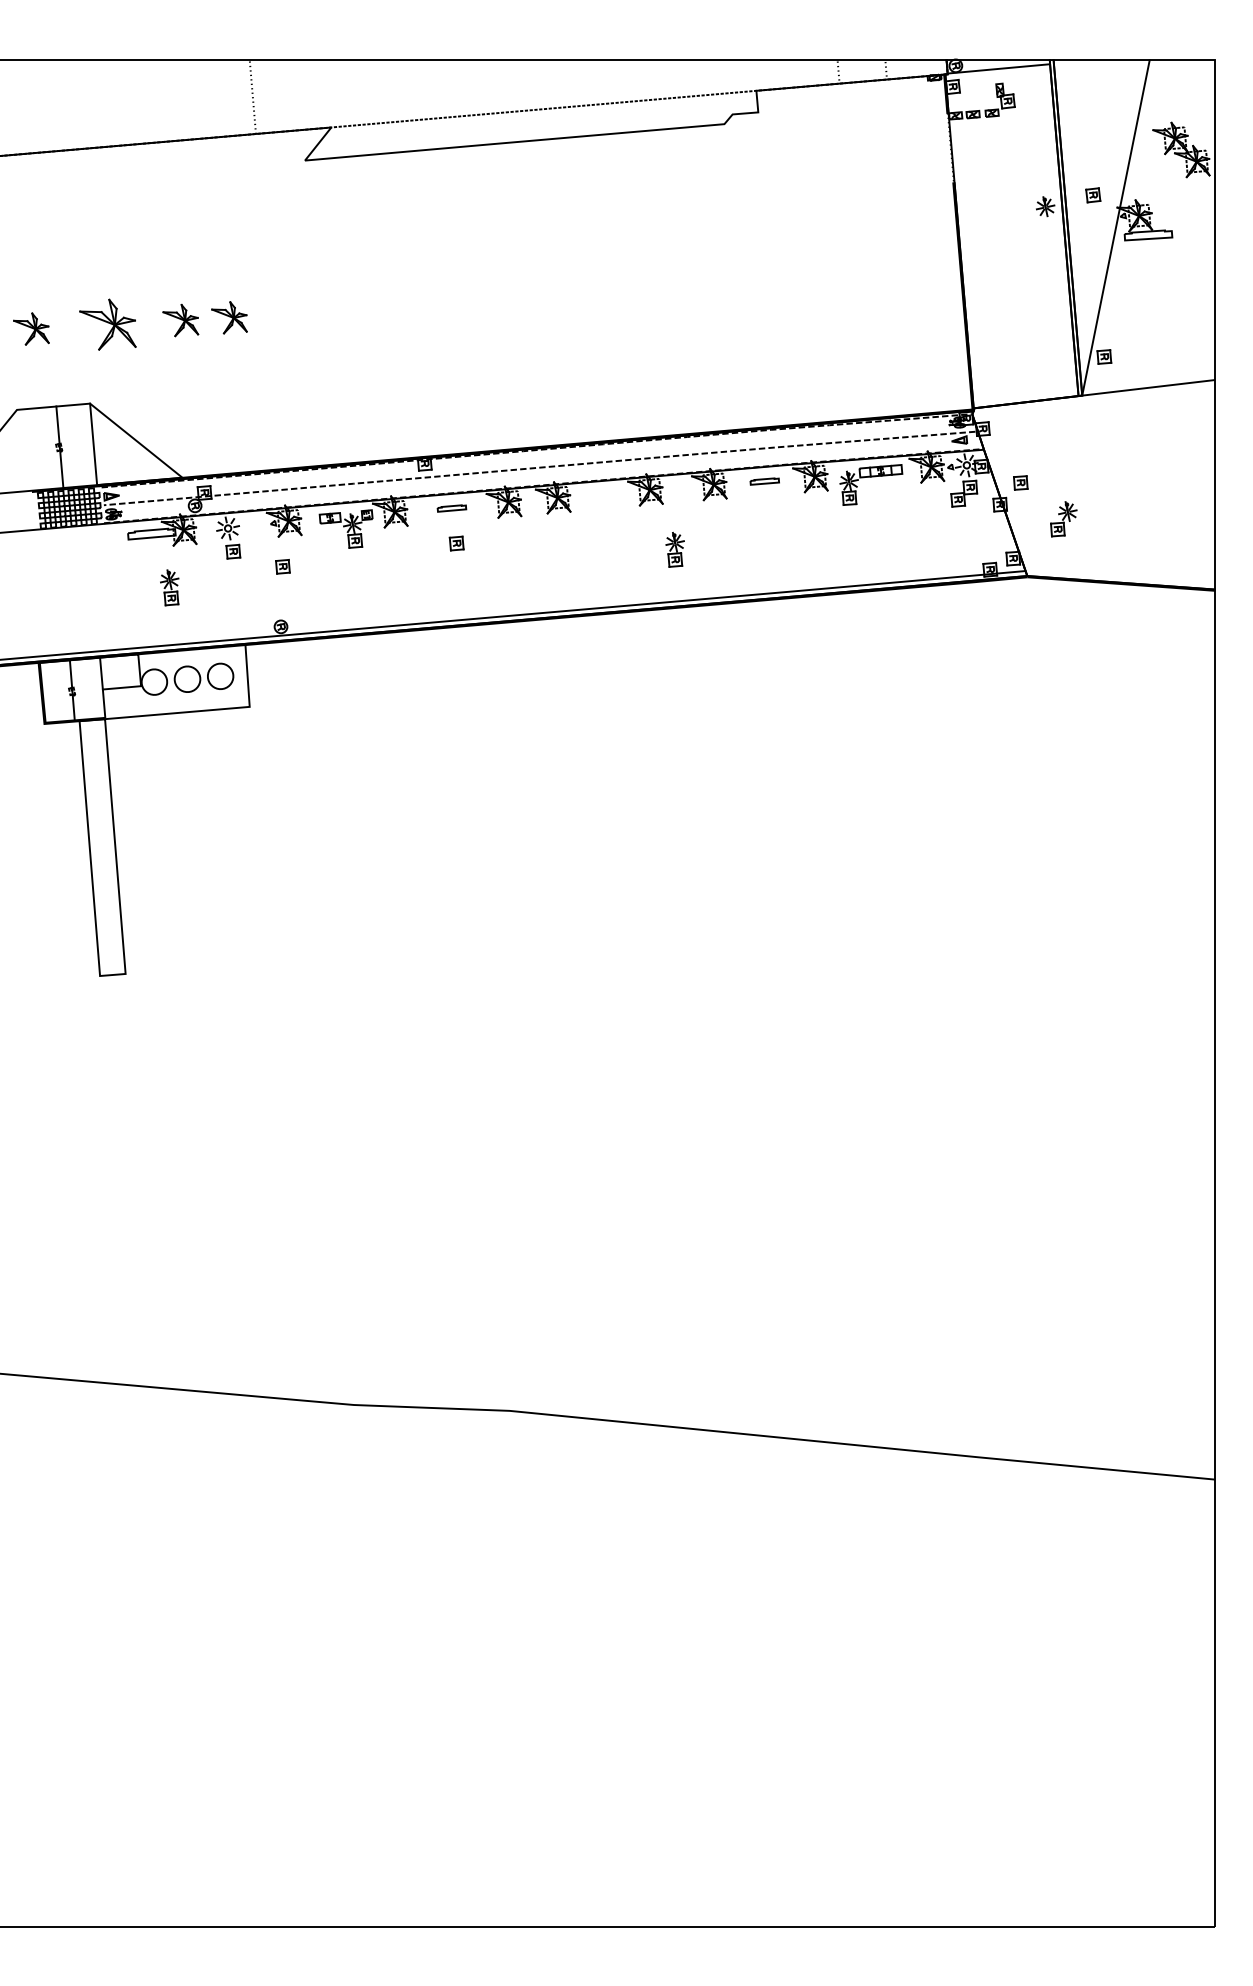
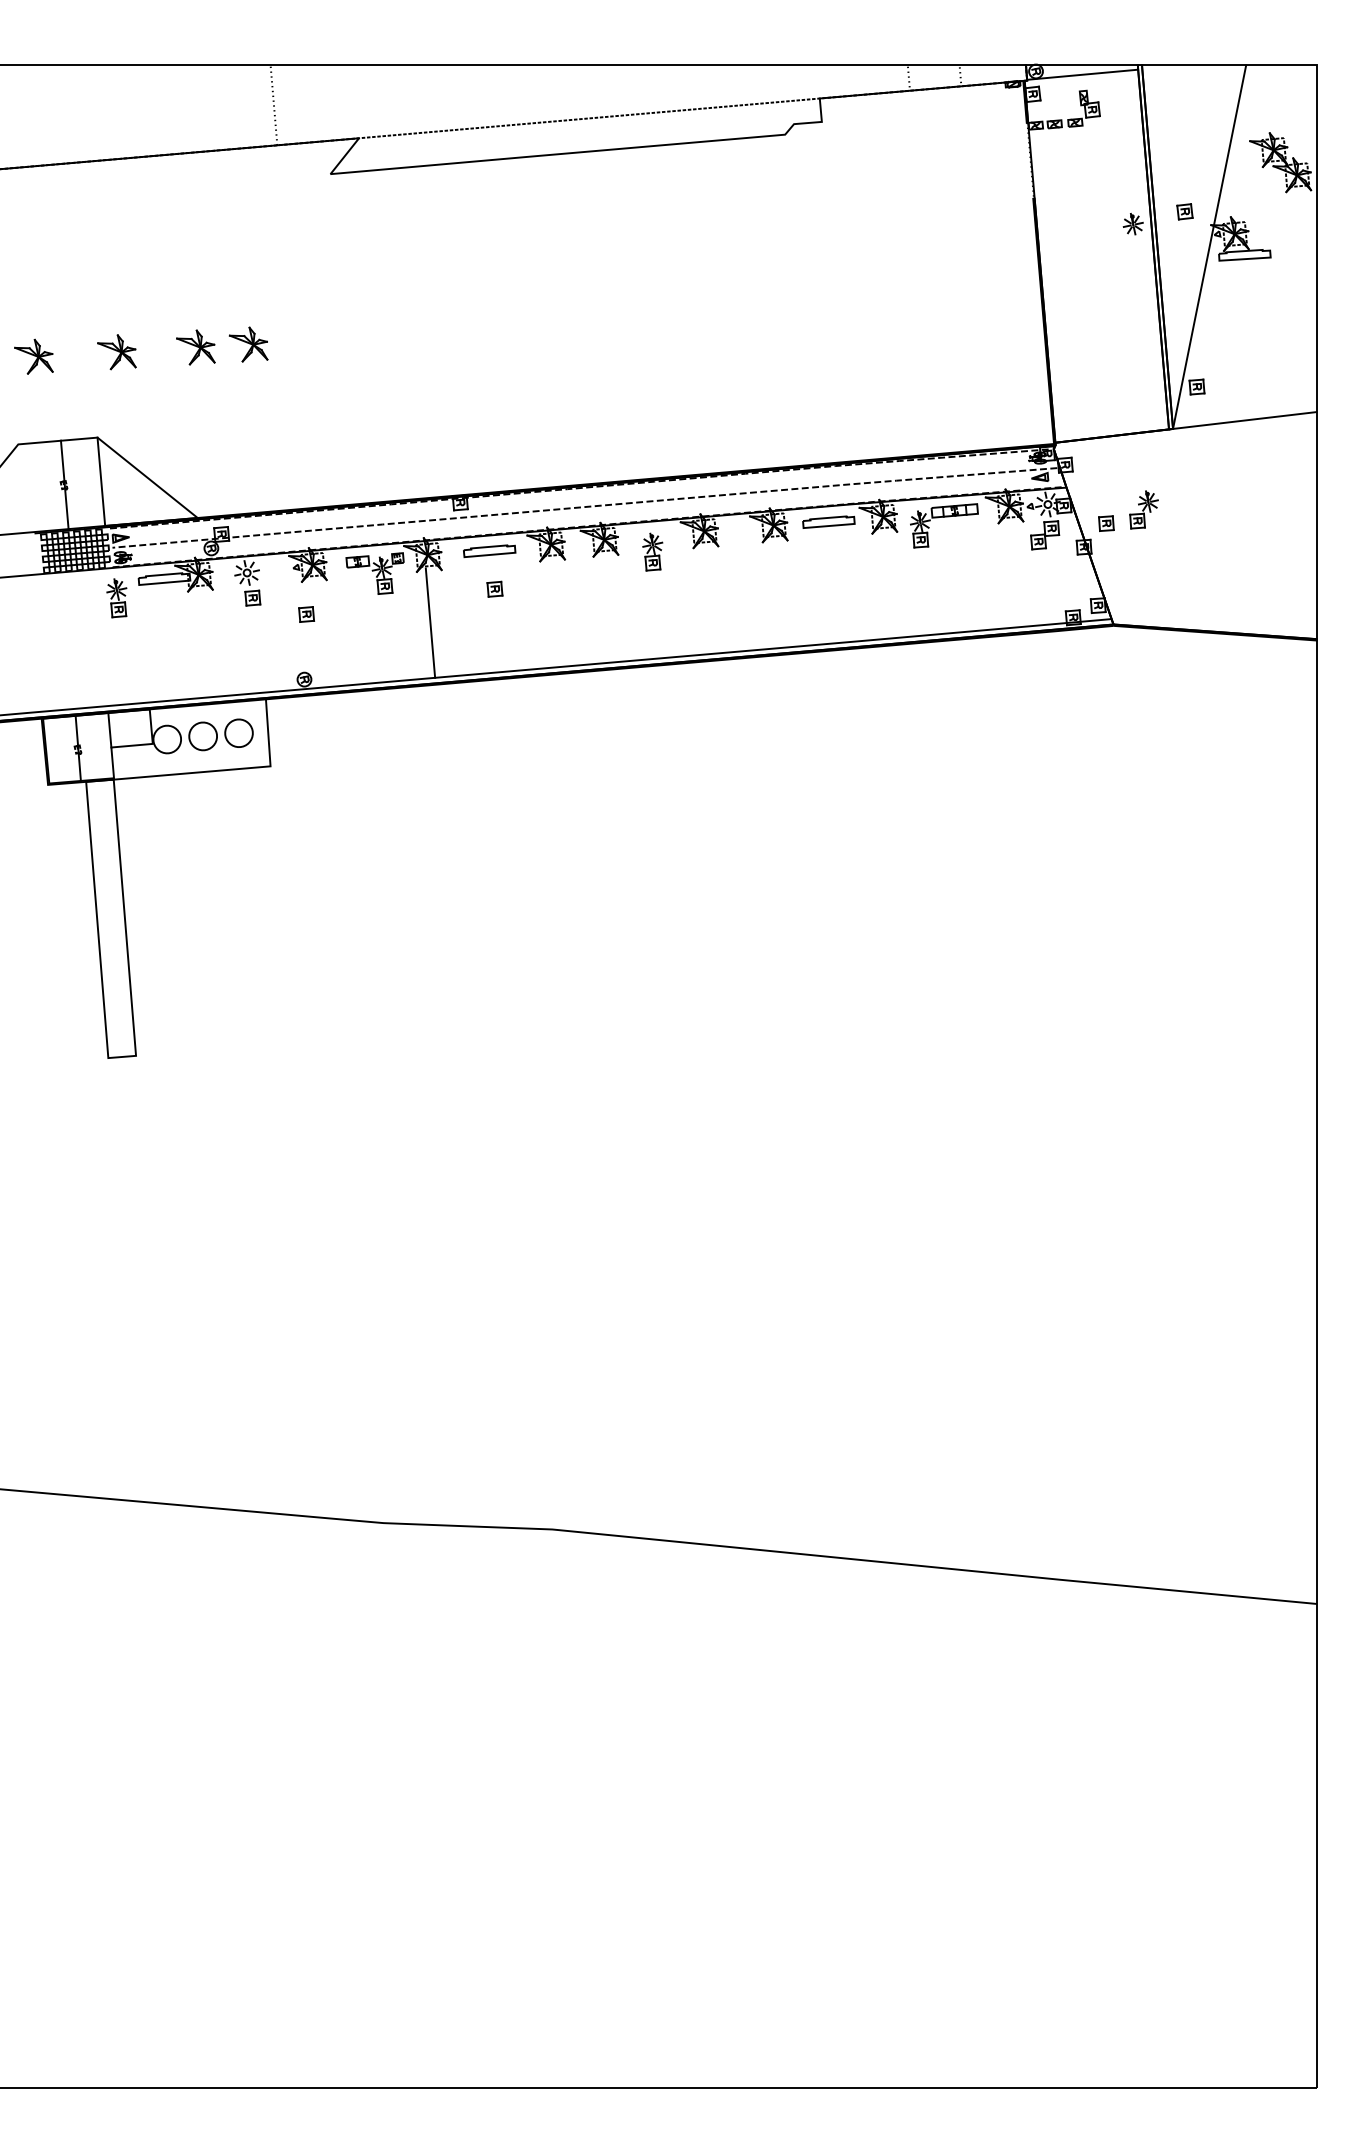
part: (107, 325) -> (116, 352), size x0.62
part: (764, 481) -> (828, 521), size x1.67
part: (451, 508) -> (489, 551), size x1.67
part: (1063, 518) -> (1143, 509), moved
part: (674, 549) -> (652, 551), moved
line: (397, 574) -> (430, 622), added
part: (169, 588) -> (116, 598), moved

